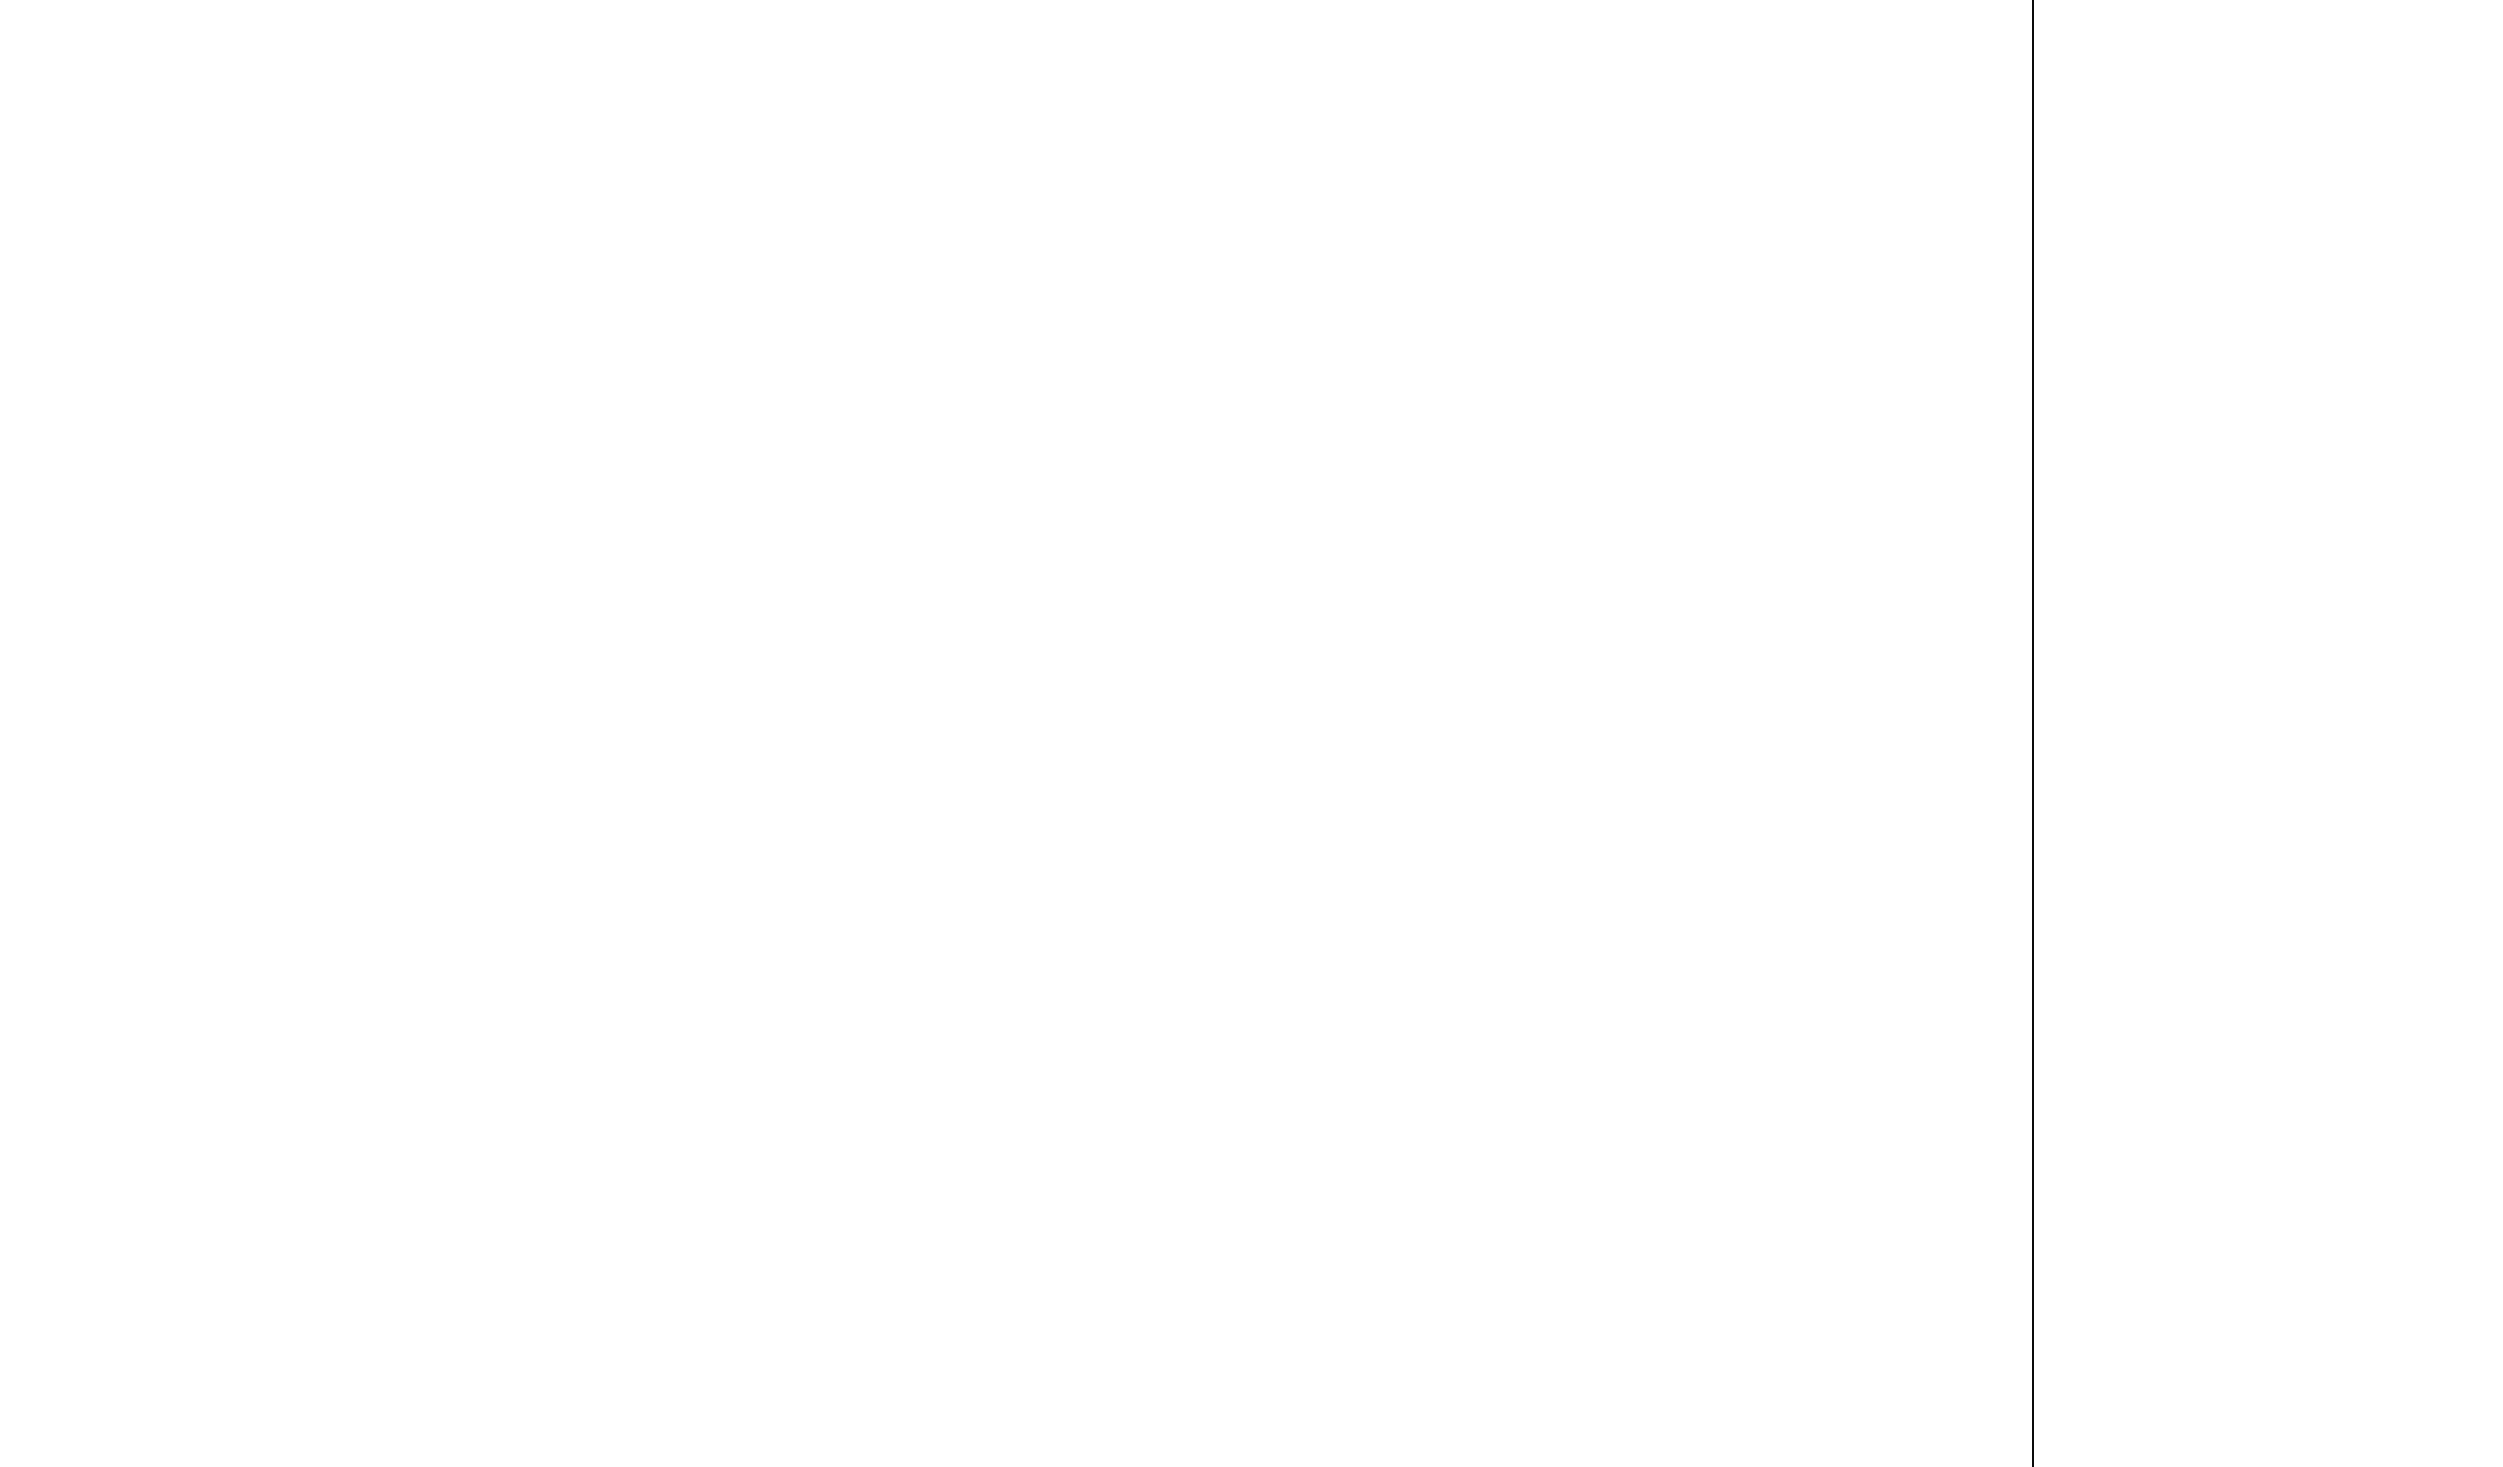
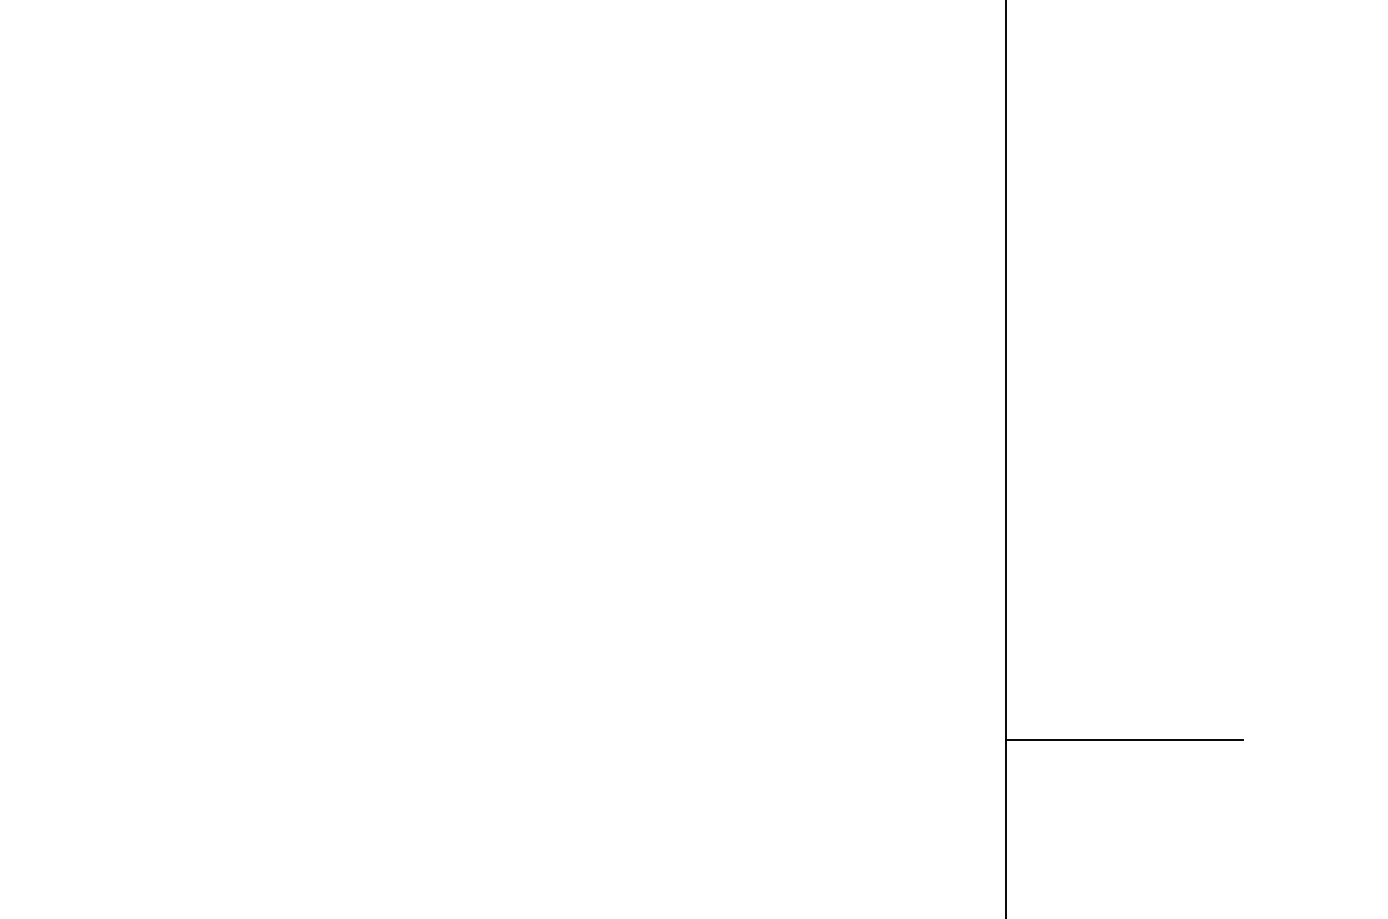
line: (2200, 1302) -> (1123, 739), added

